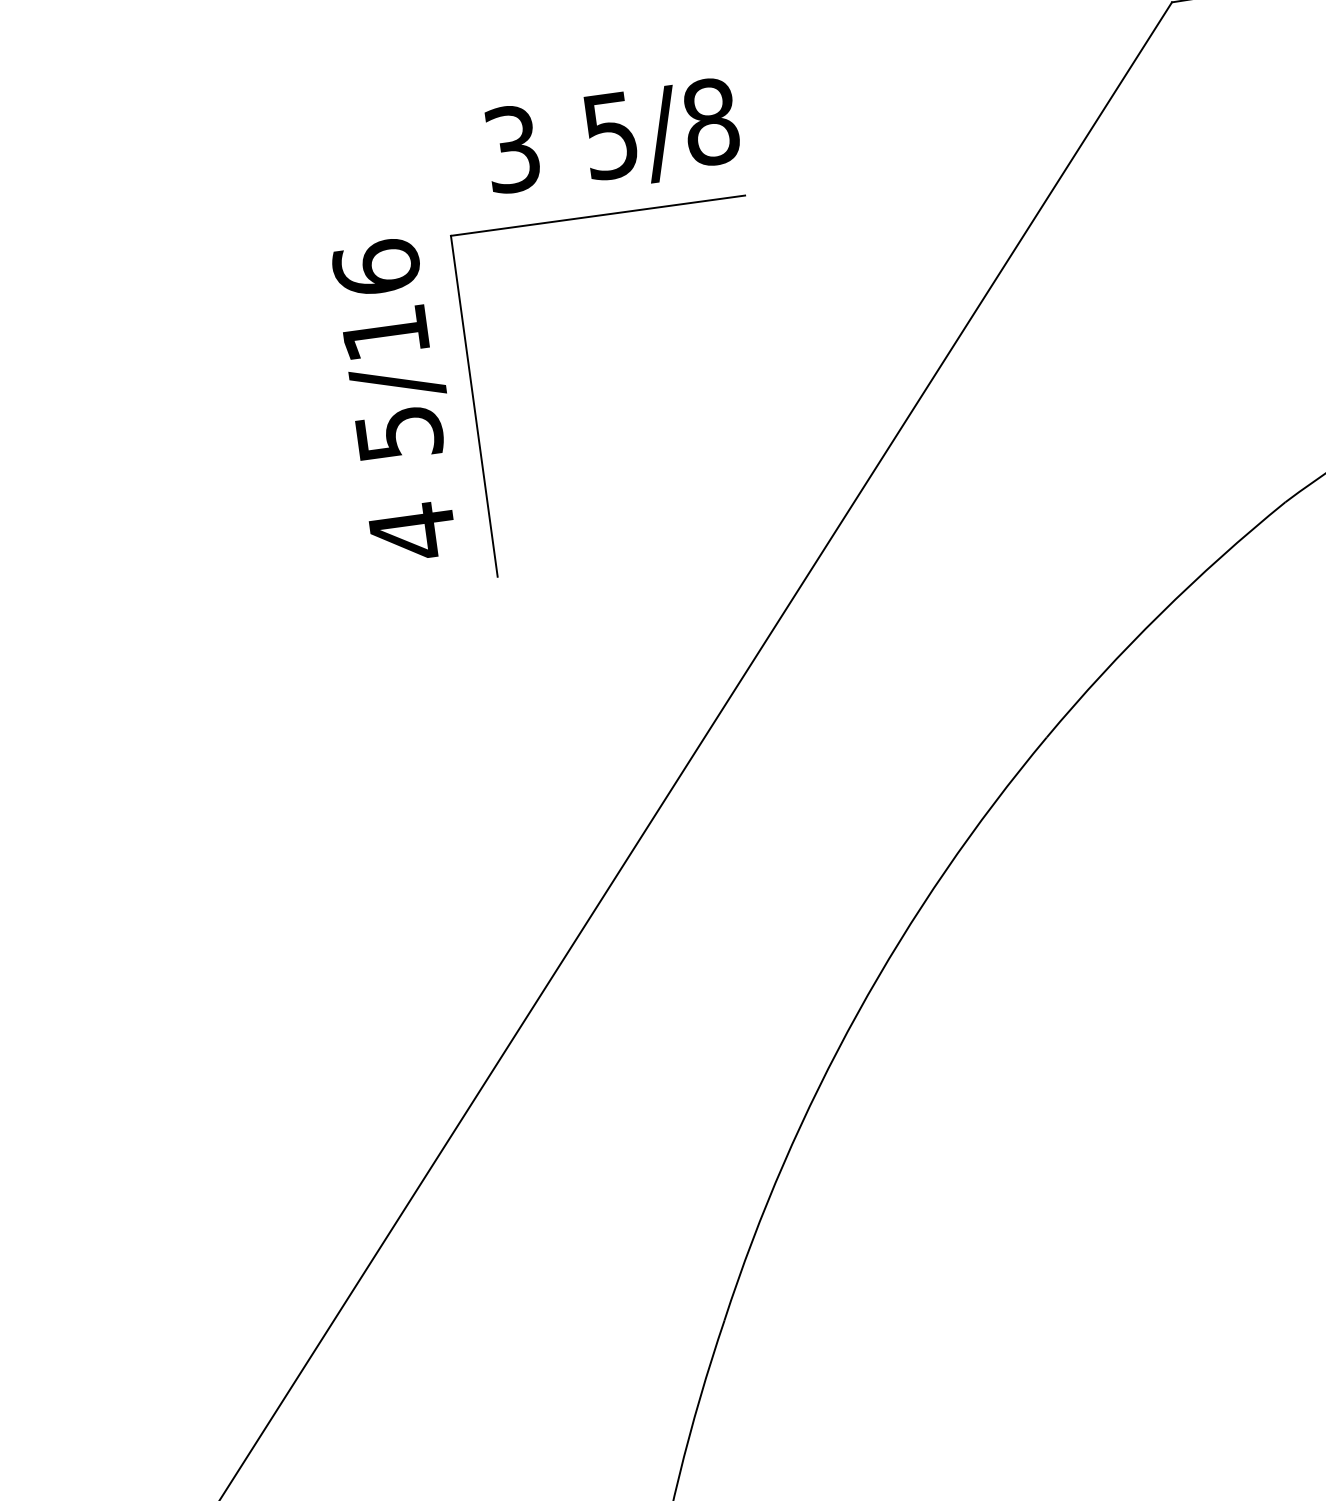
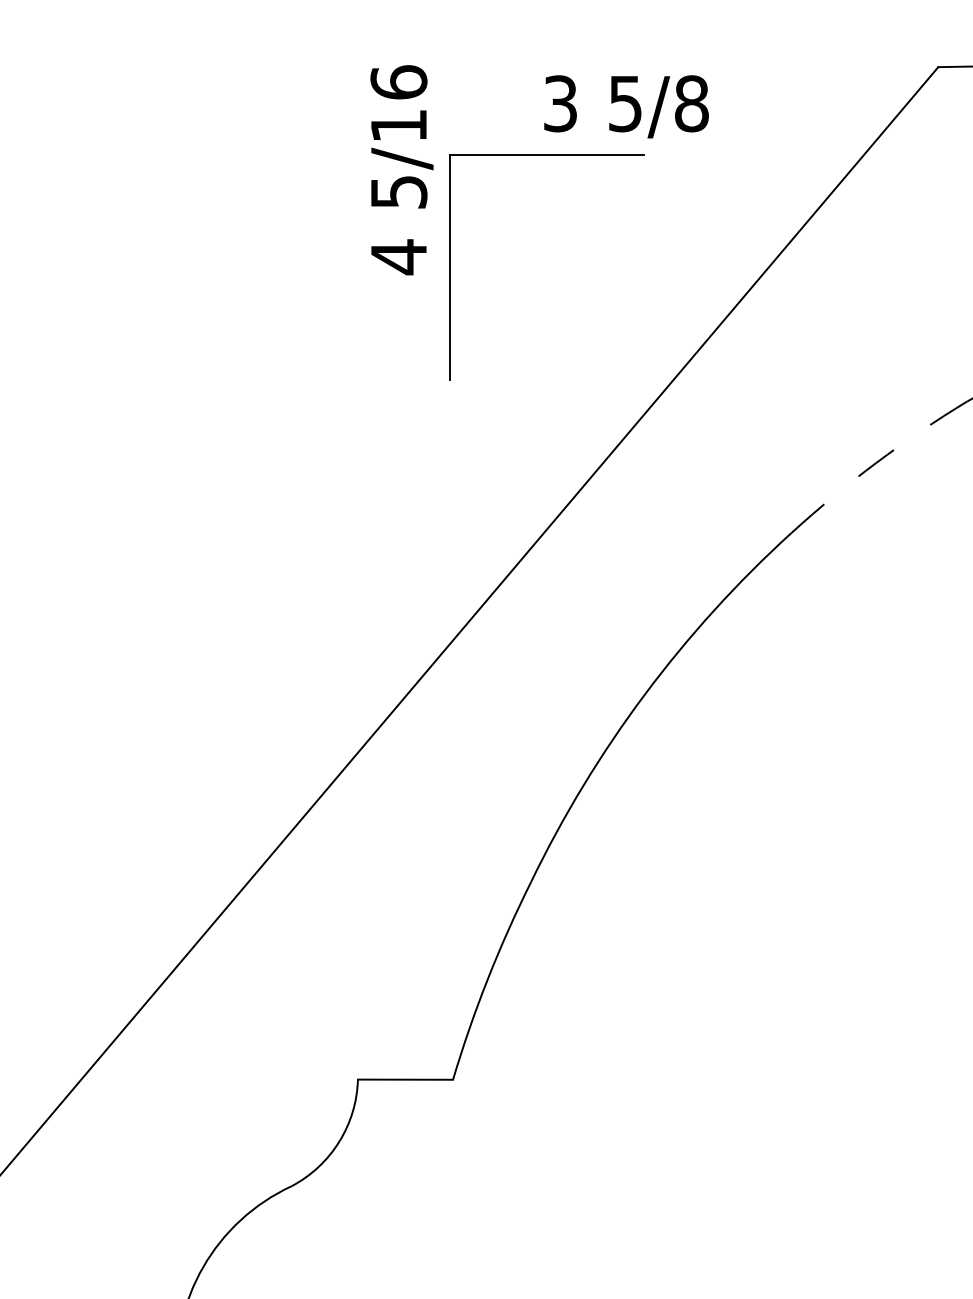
text: (612, 139) -> (626, 106), moved
text: (398, 400) -> (401, 170), moved
arc: (1160, 613) -> (876, 462), solid -> dashed

